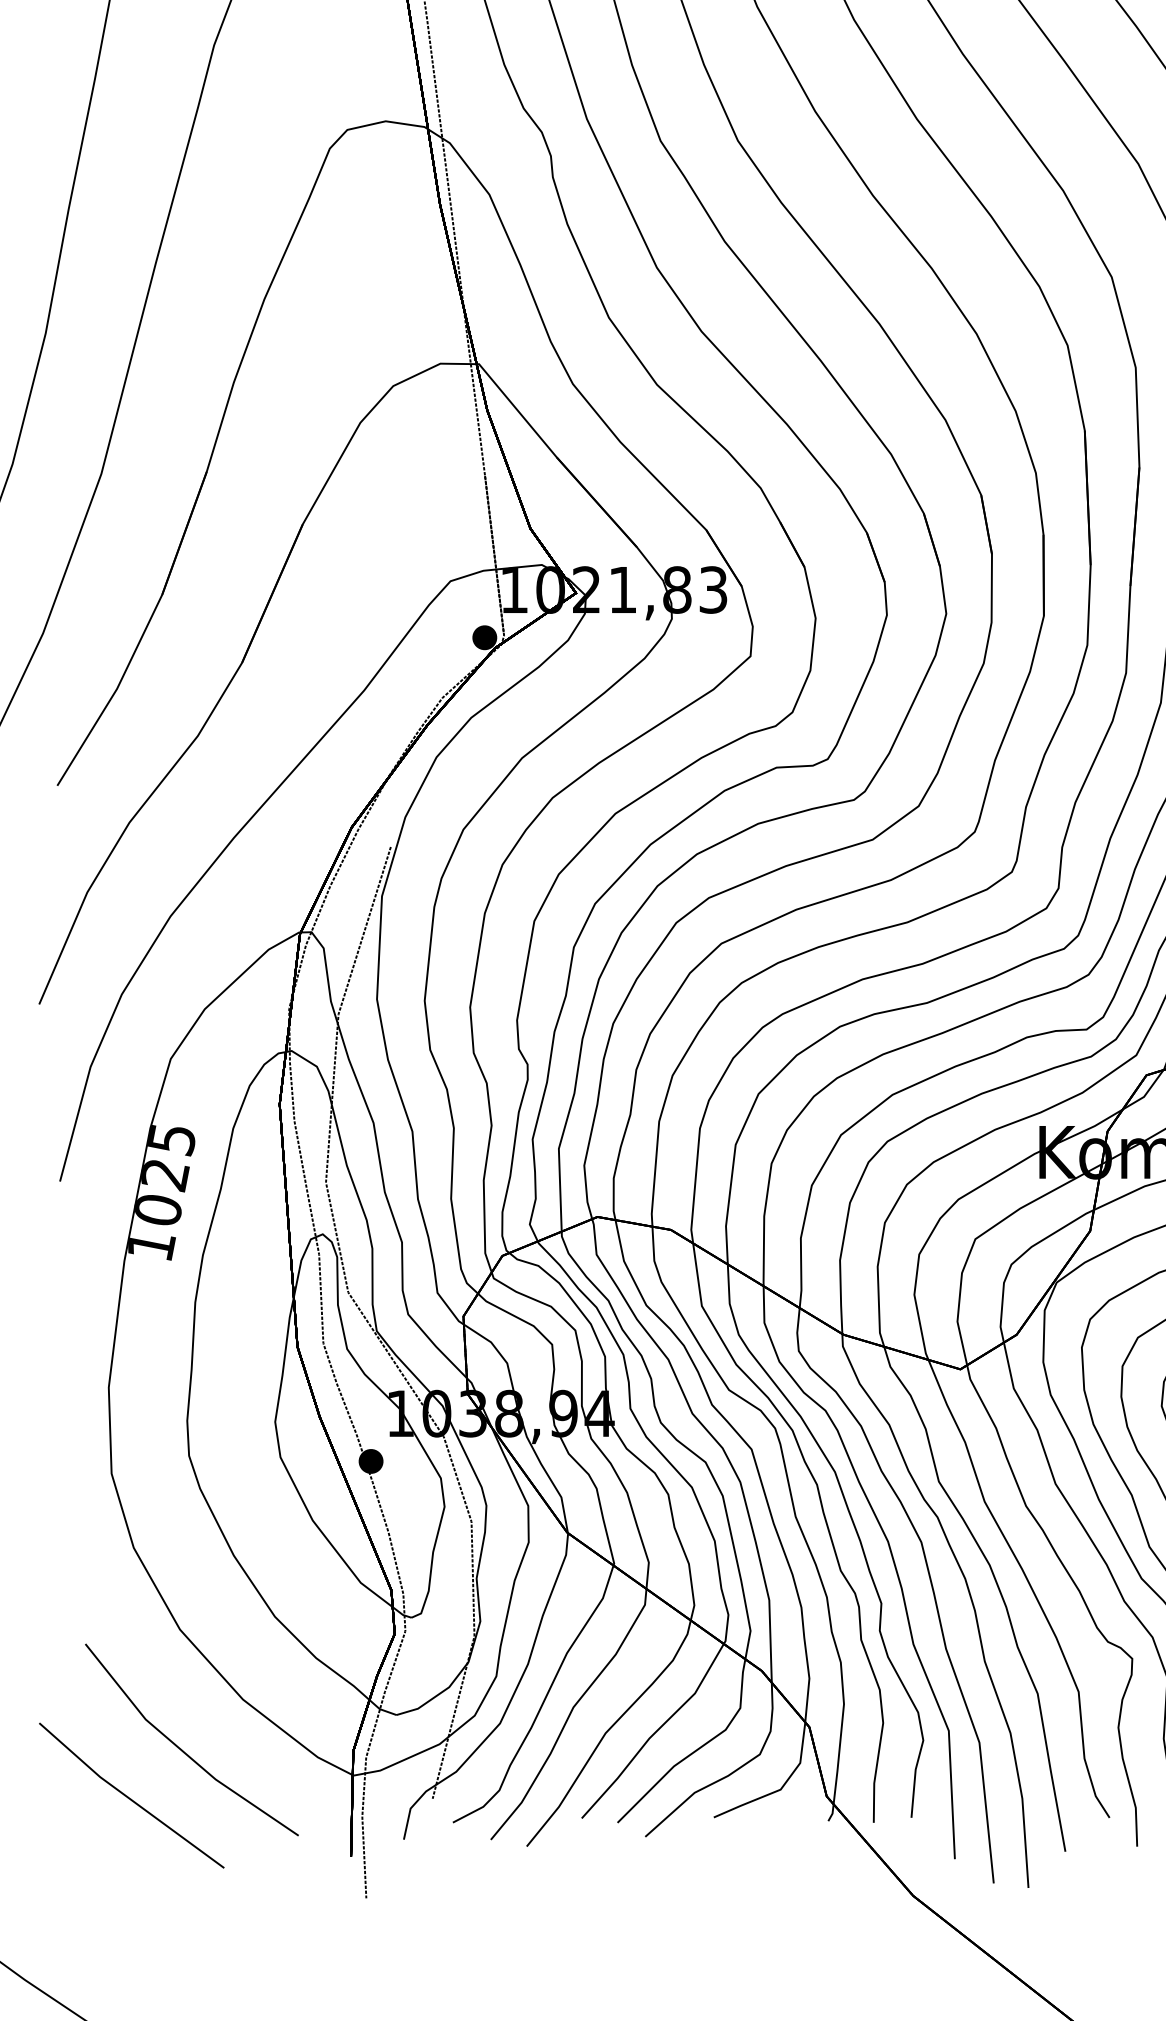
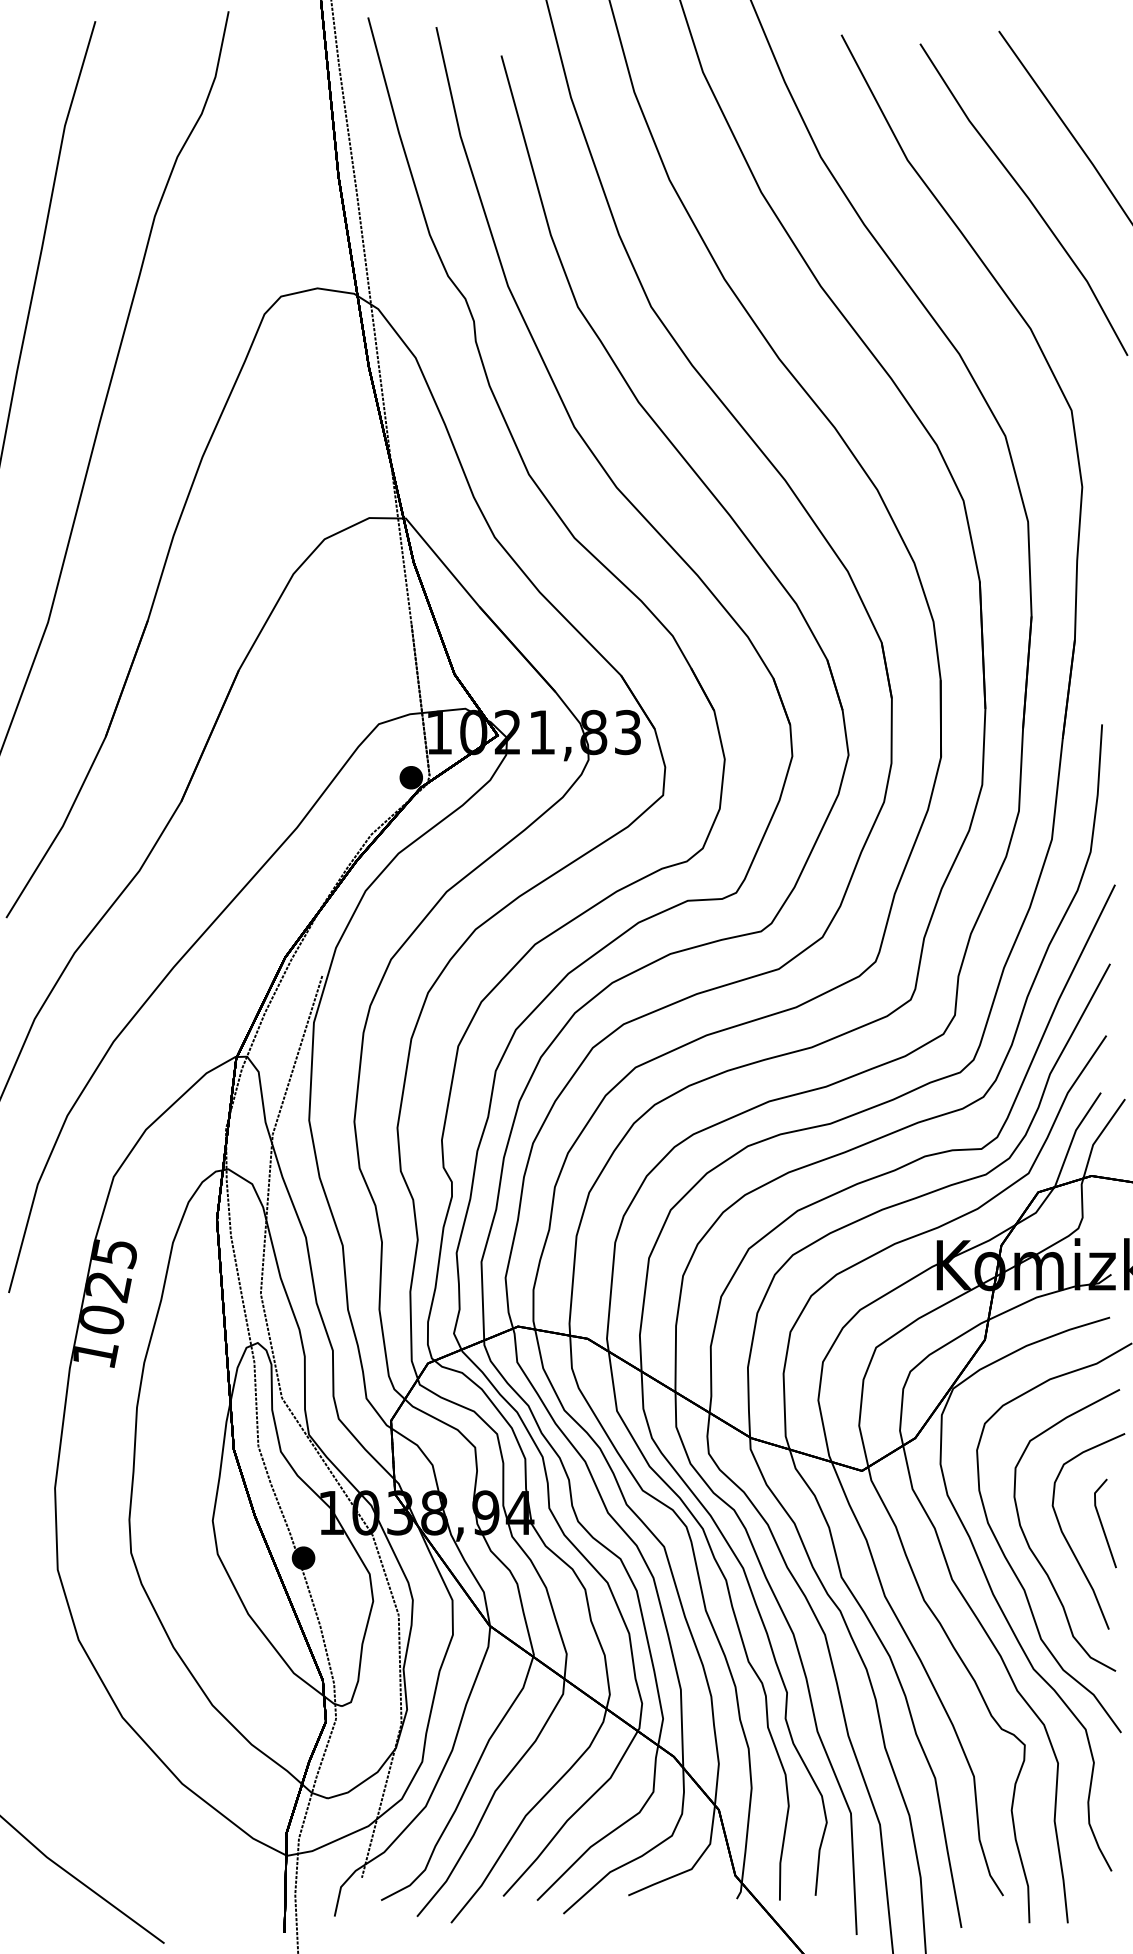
line: (182, 1748) -> (124, 1830), removed

